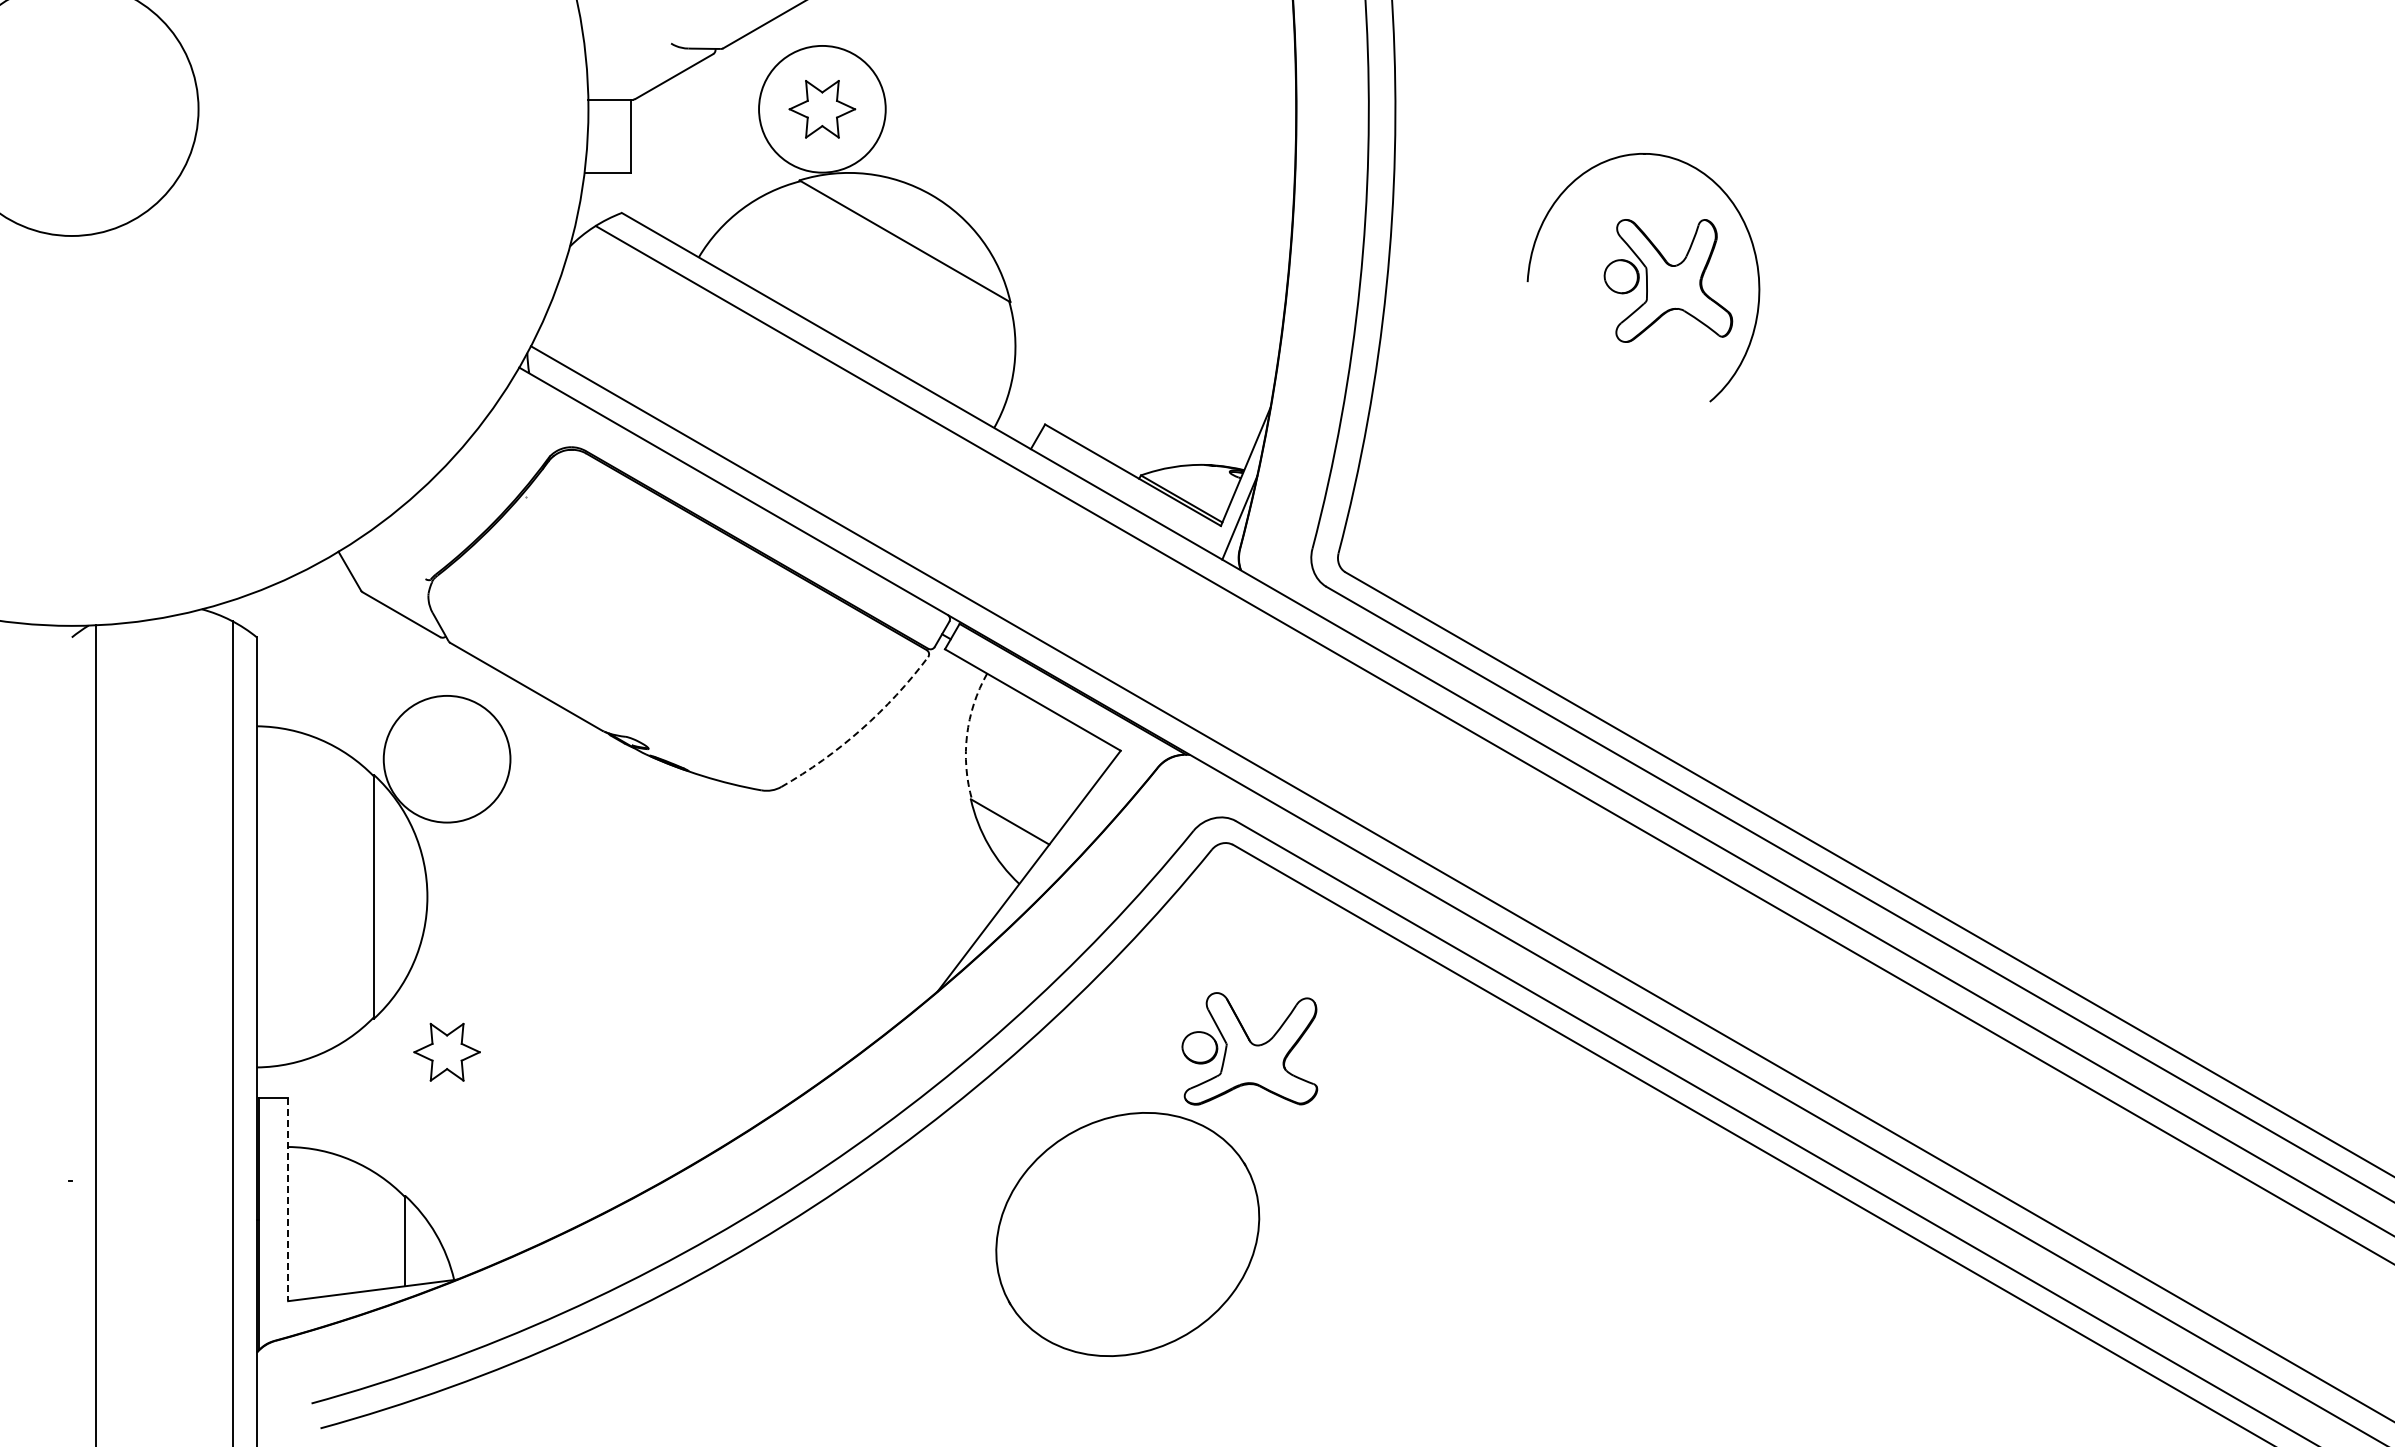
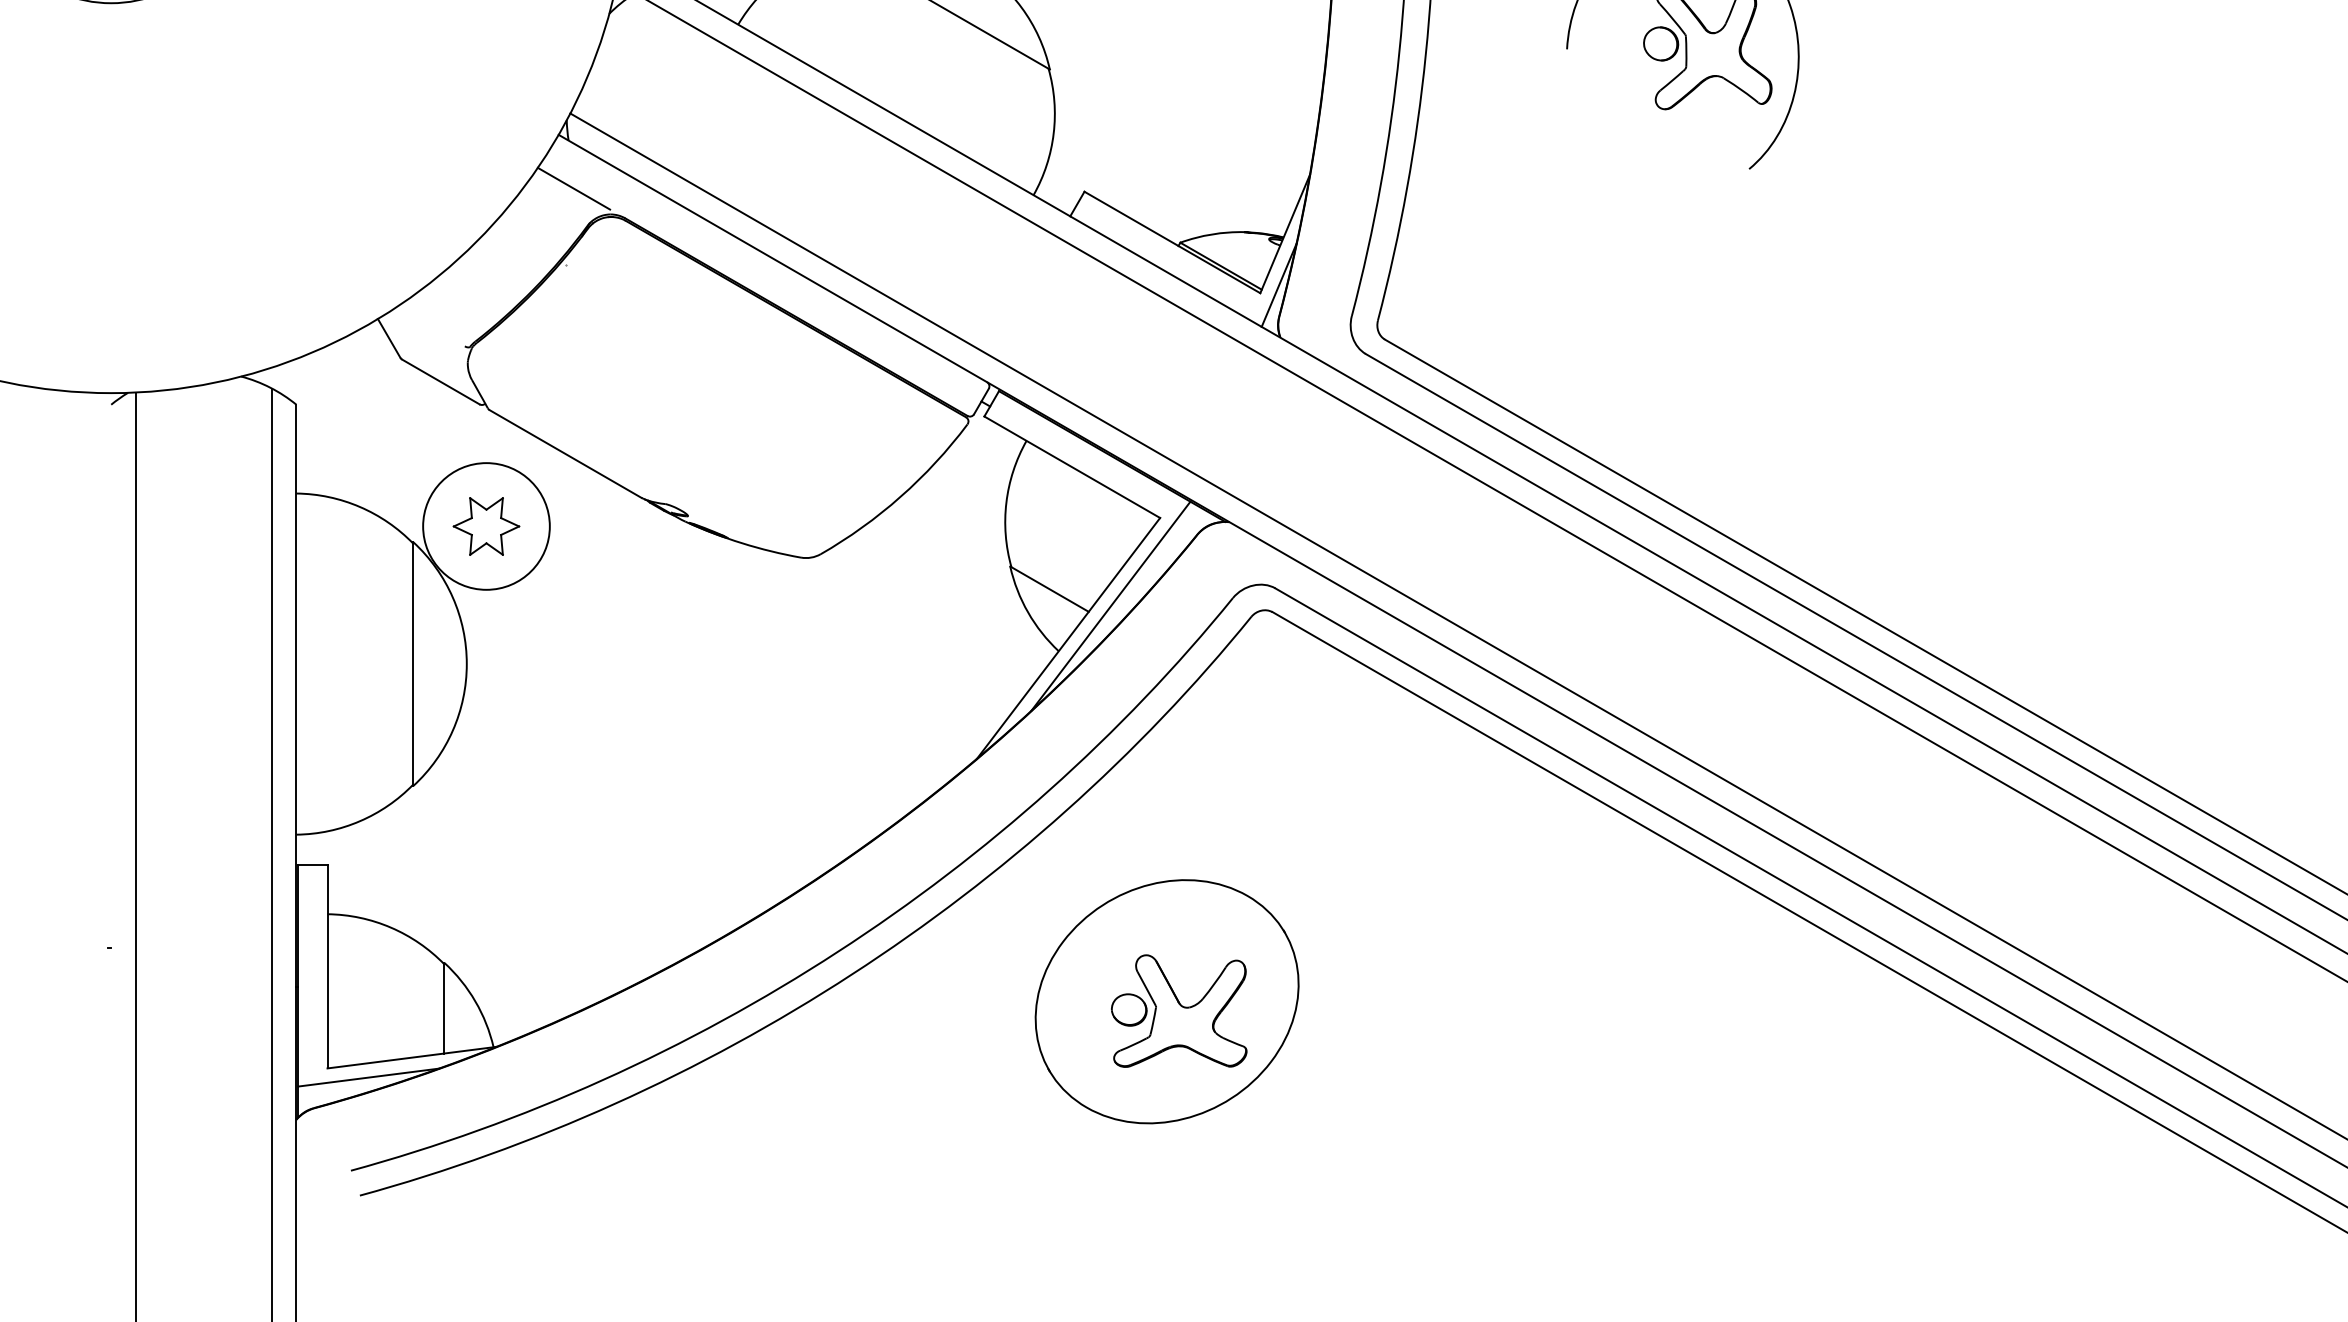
line: (534, 421) -> (573, 188), added
arc: (861, 729) -> (900, 496), dashed -> solid
arc: (967, 735) -> (1006, 502), dashed -> solid
line: (1071, 838) -> (1110, 605), added
part: (1249, 1048) -> (1178, 1010), moved
part: (446, 1051) -> (485, 525), moved
line: (288, 1200) -> (327, 967), dashed -> solid
line: (328, 1310) -> (367, 1077), added

